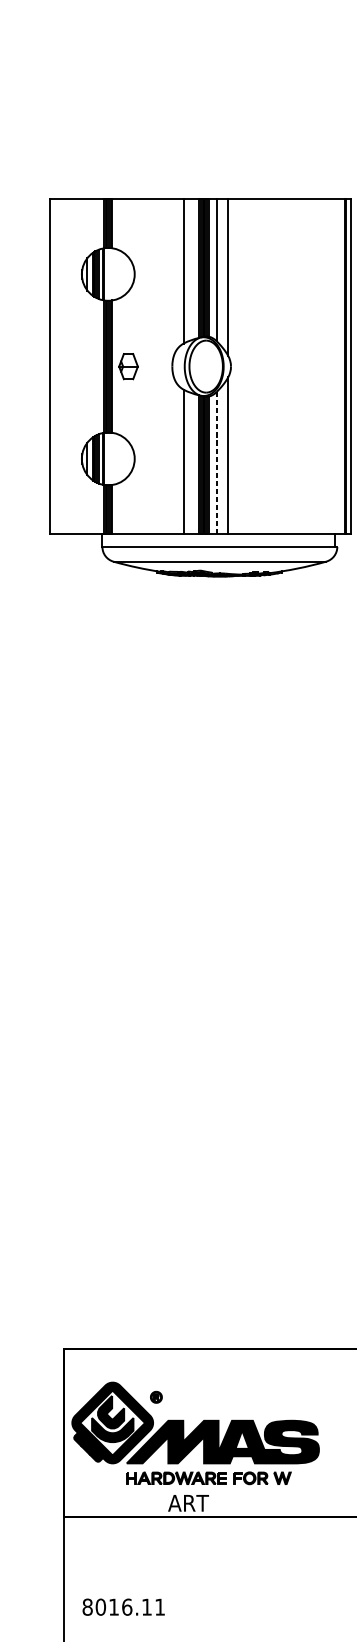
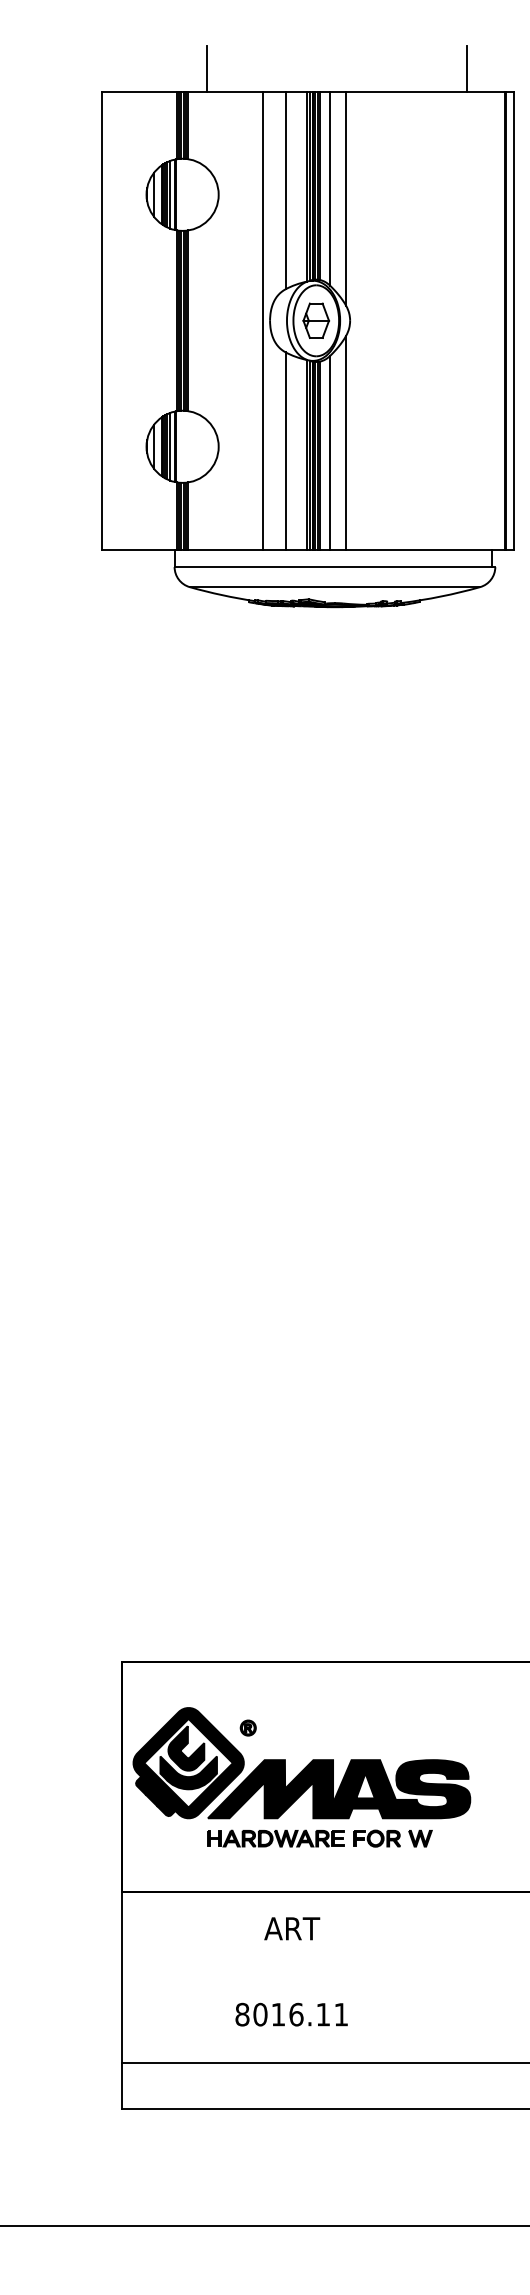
line: (126, 181) -> (207, 68), added
line: (316, 181) -> (467, 68), added
part: (128, 366) -> (316, 320), moved
line: (166, 366) -> (262, 320), added
line: (216, 463) -> (330, 453), dashed -> solid
text: (188, 1503) -> (292, 1928), moved
text: (123, 1607) -> (291, 2014), moved

